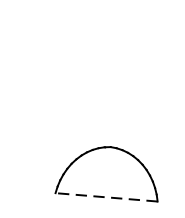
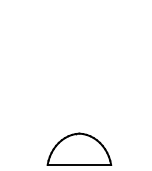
line: (106, 196) -> (79, 164), dashed -> solid

